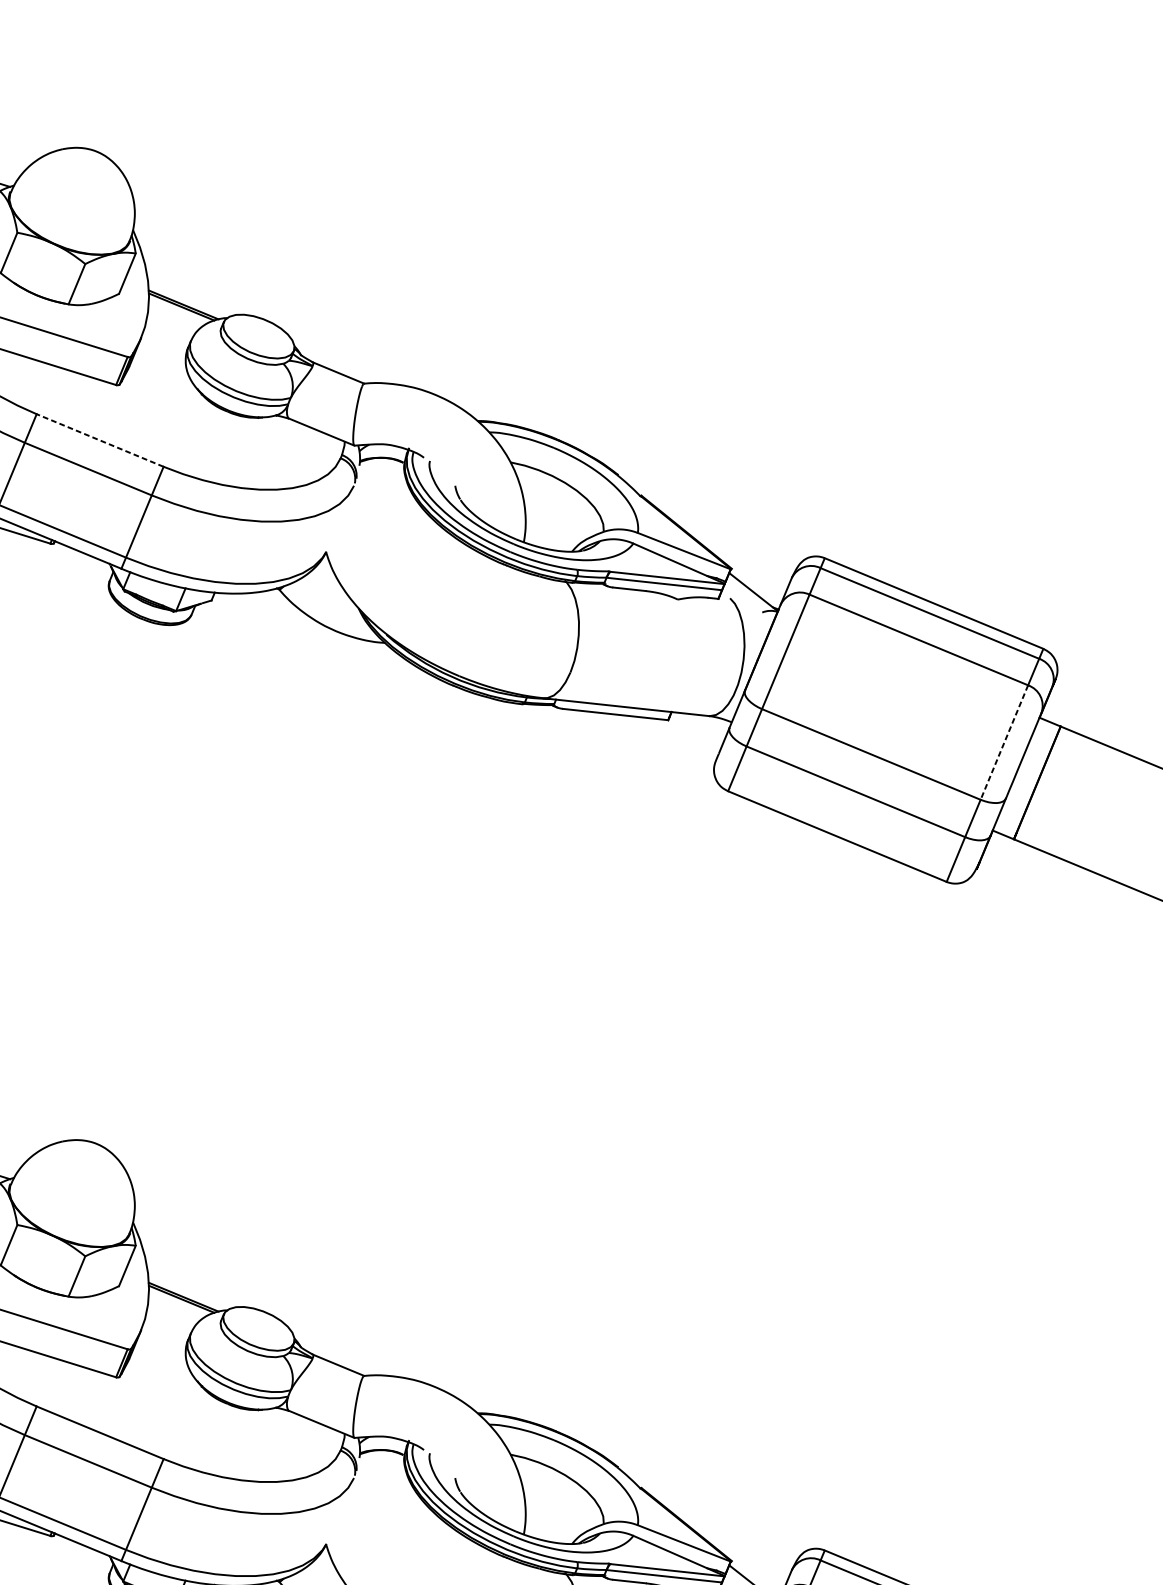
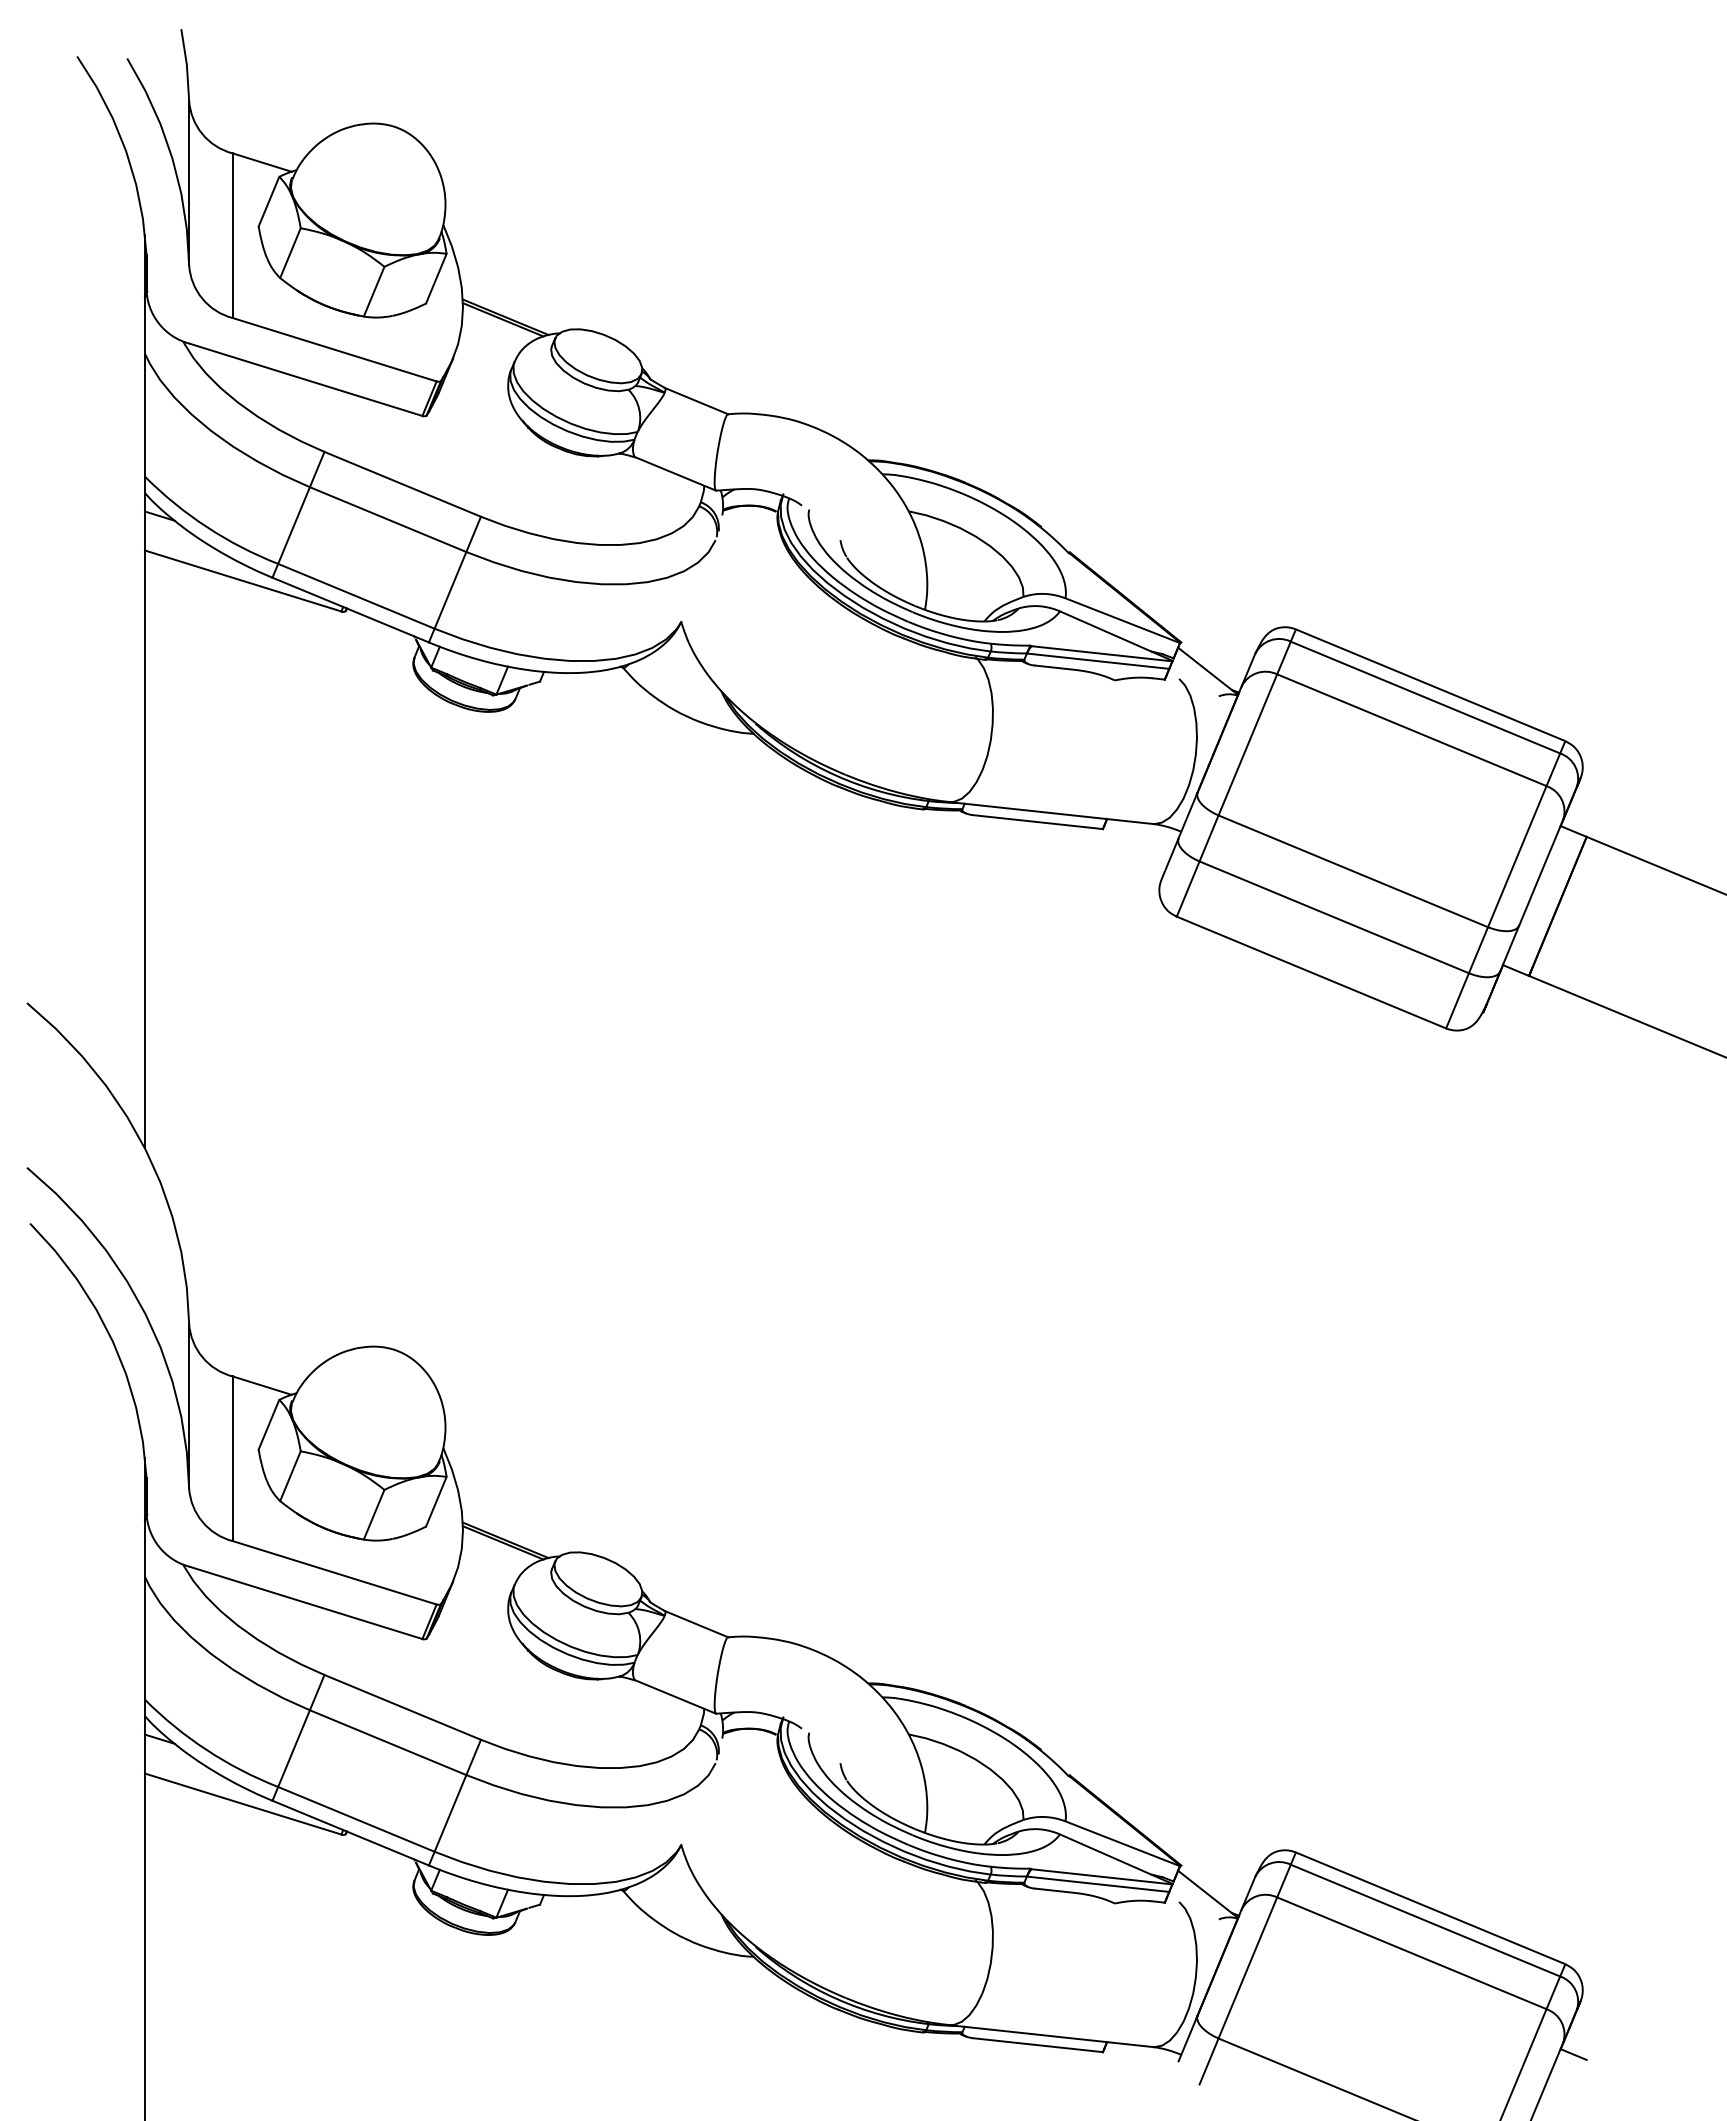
line: (99, 440) -> (402, 484), dashed -> solid
line: (1004, 743) -> (1517, 857), dashed -> solid

